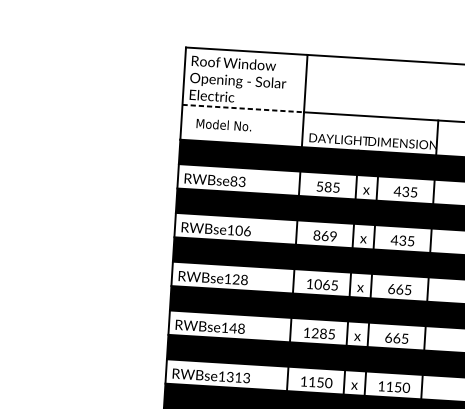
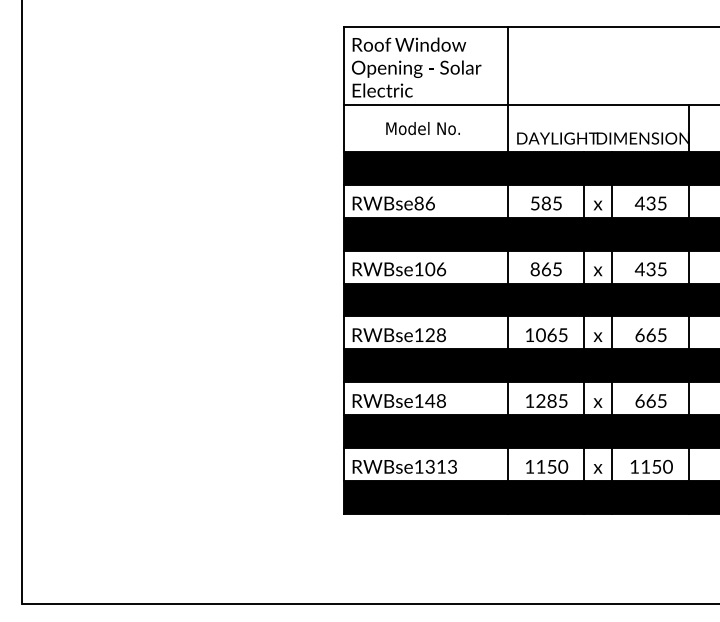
line: (243, 108) -> (425, 104), dashed -> solid
text: (223, 125) -> (422, 128), moved
text: (241, 181) -> (429, 202), RWBse83 -> RWBse86
text: (333, 236) -> (557, 269), 869 -> 865

